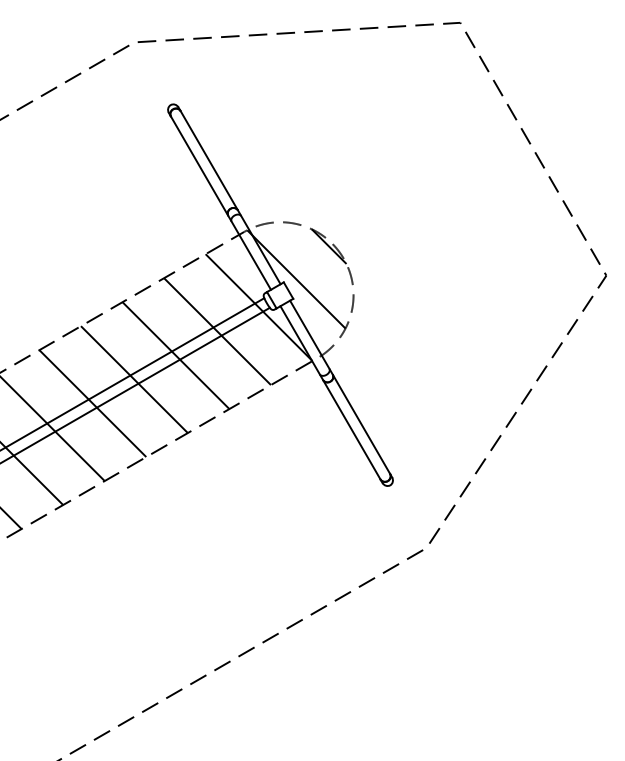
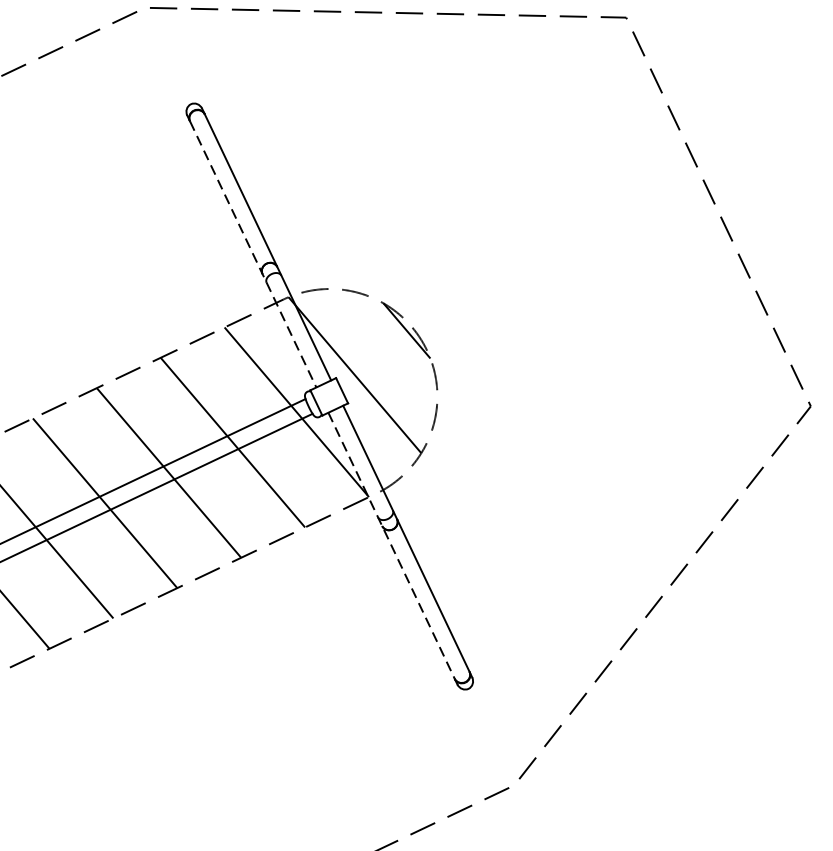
line: (221, 203) -> (253, 254), solid -> dashed
line: (330, 392) -> (391, 545), solid -> dashed

